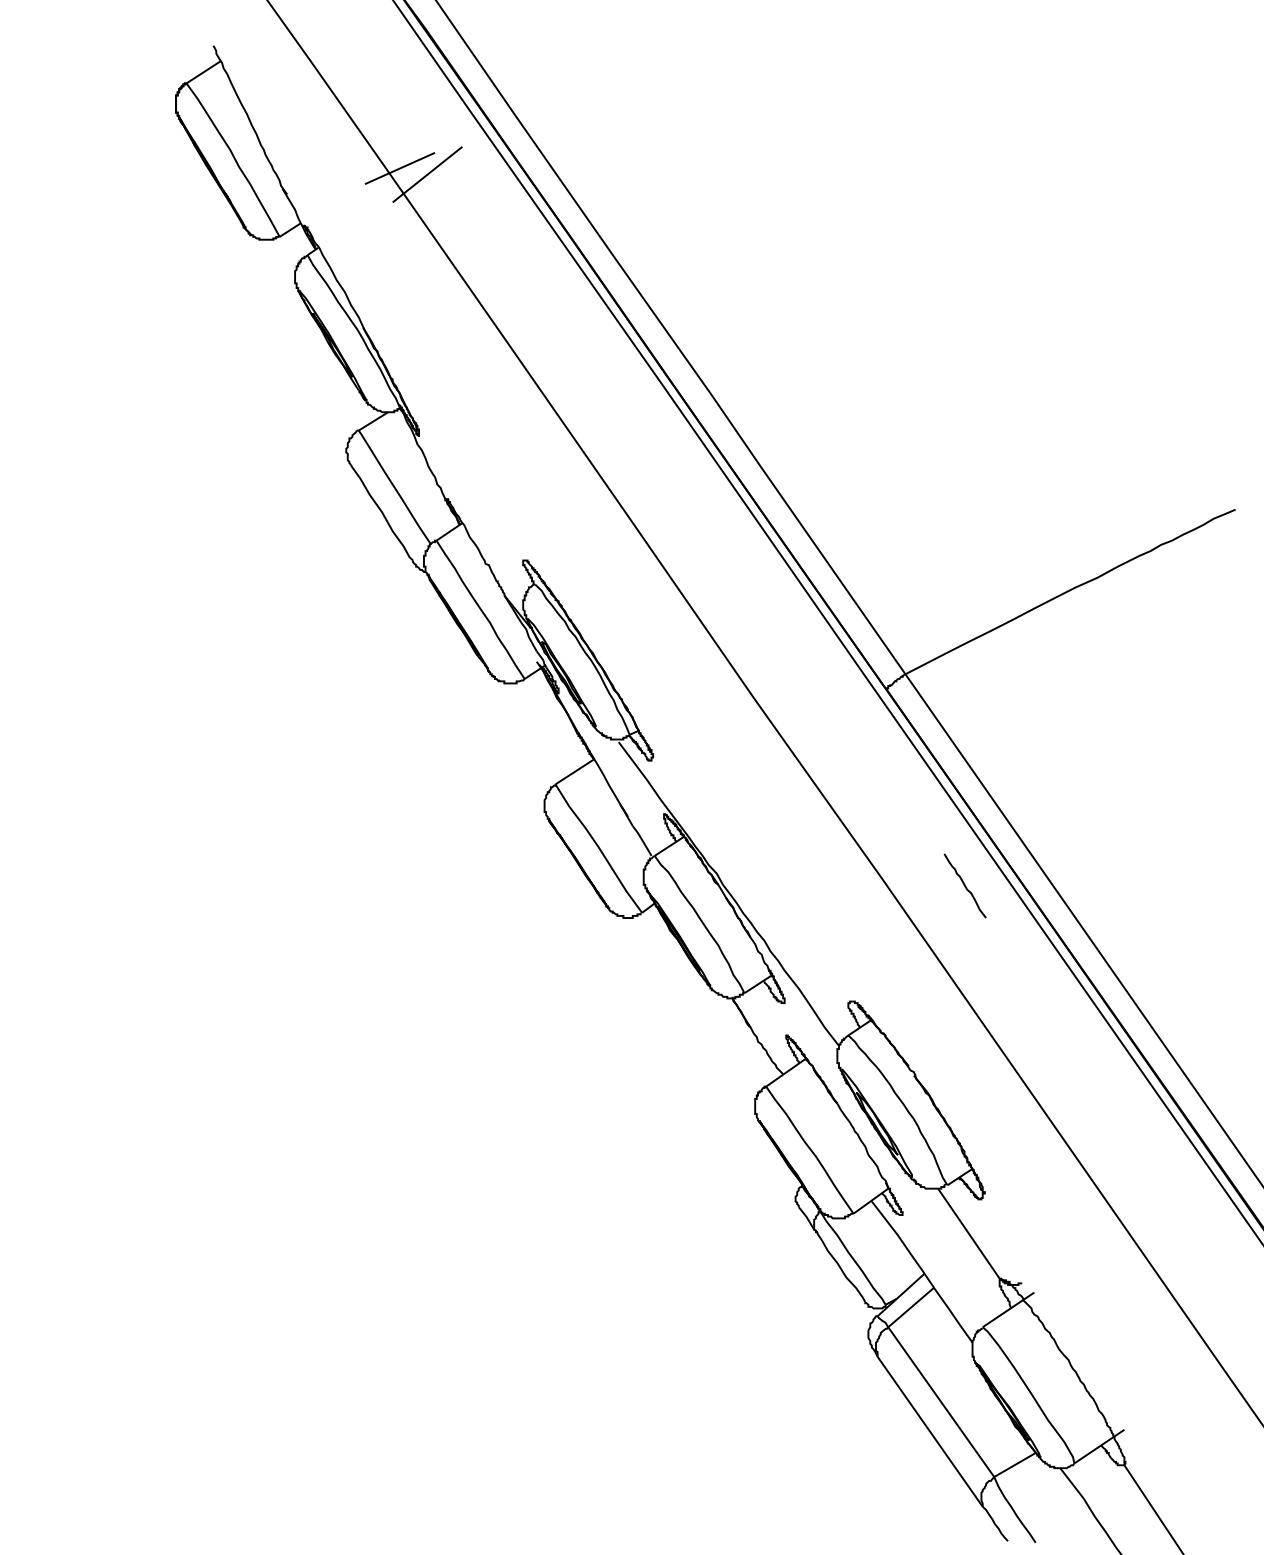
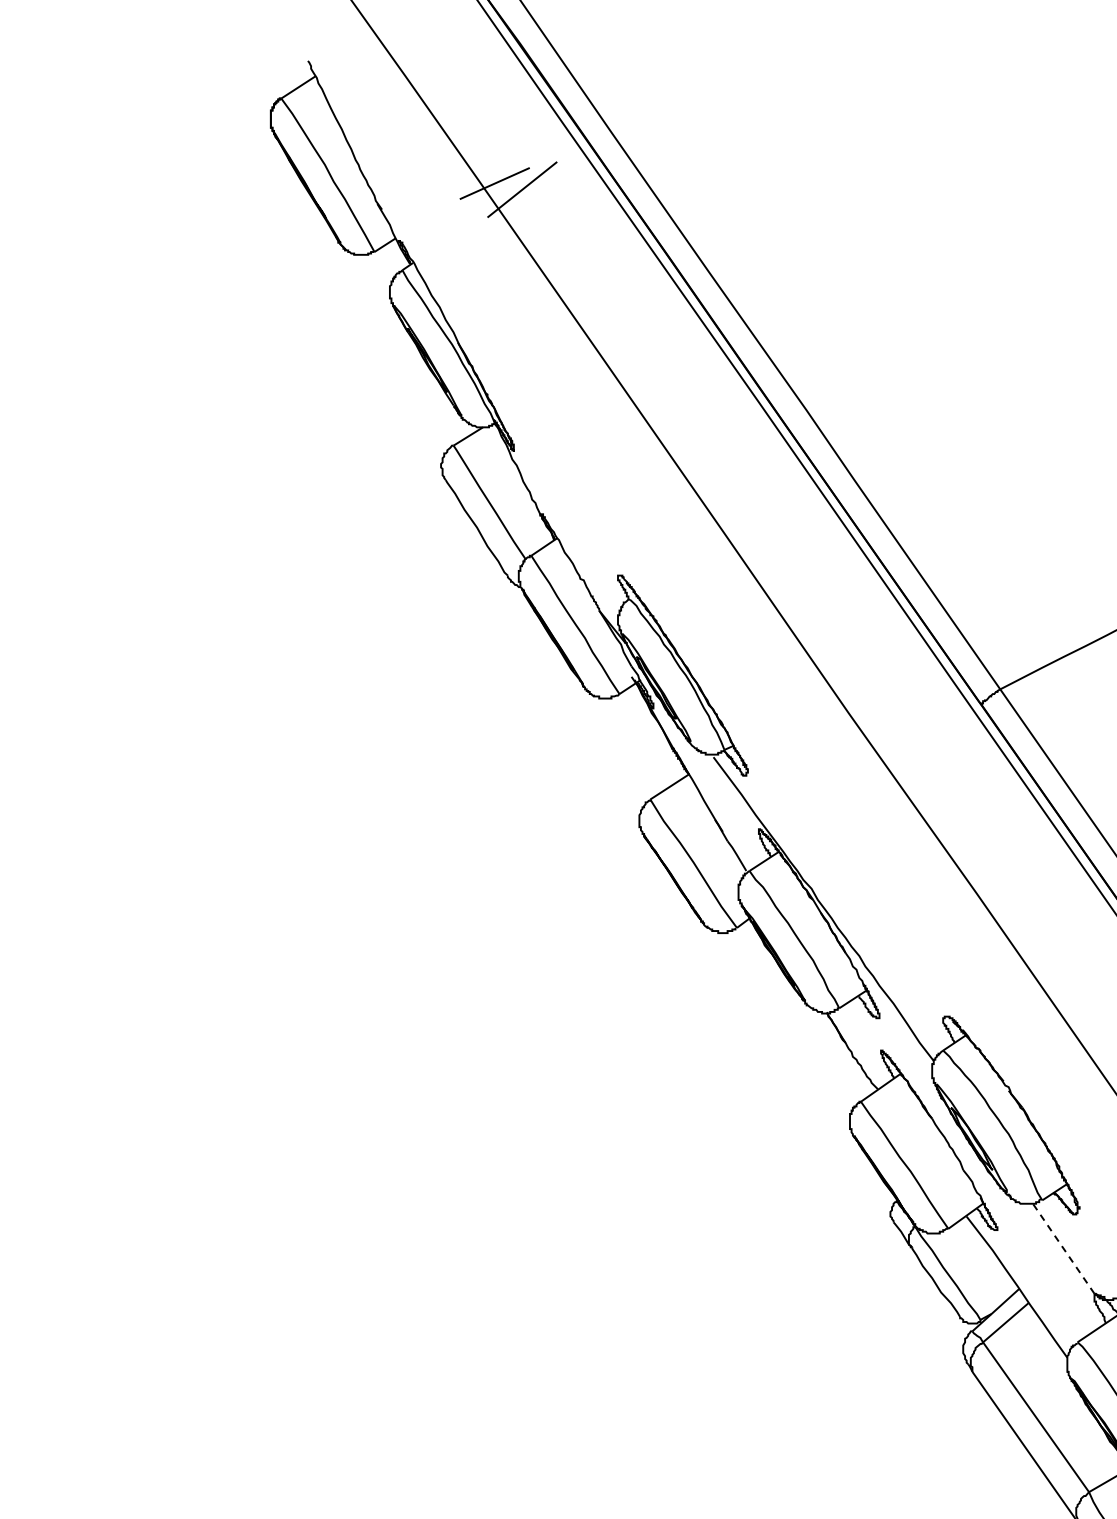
curve: (964, 885) -> (1059, 900), removed
line: (968, 1233) -> (1063, 1248), solid -> dashed

